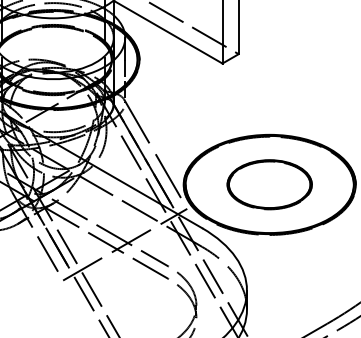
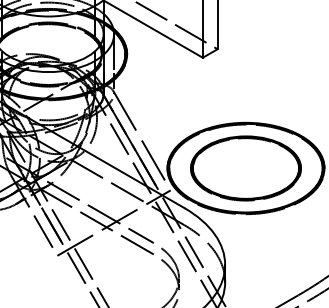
part: (269, 184) -> (245, 168), size x1.43

